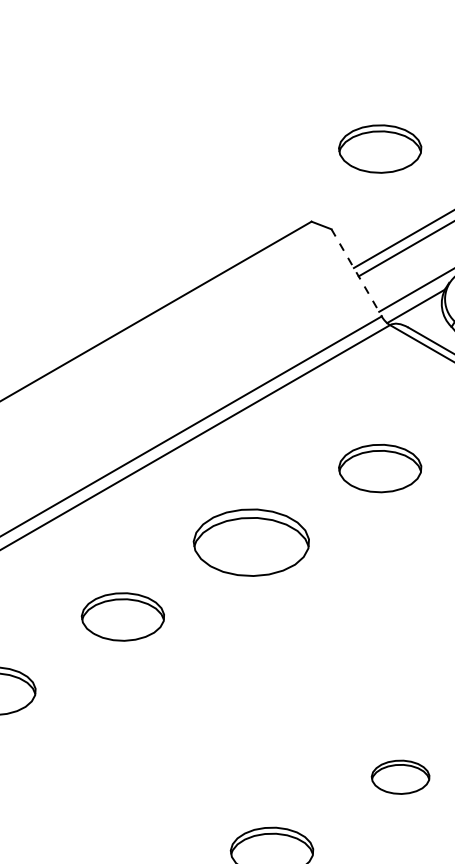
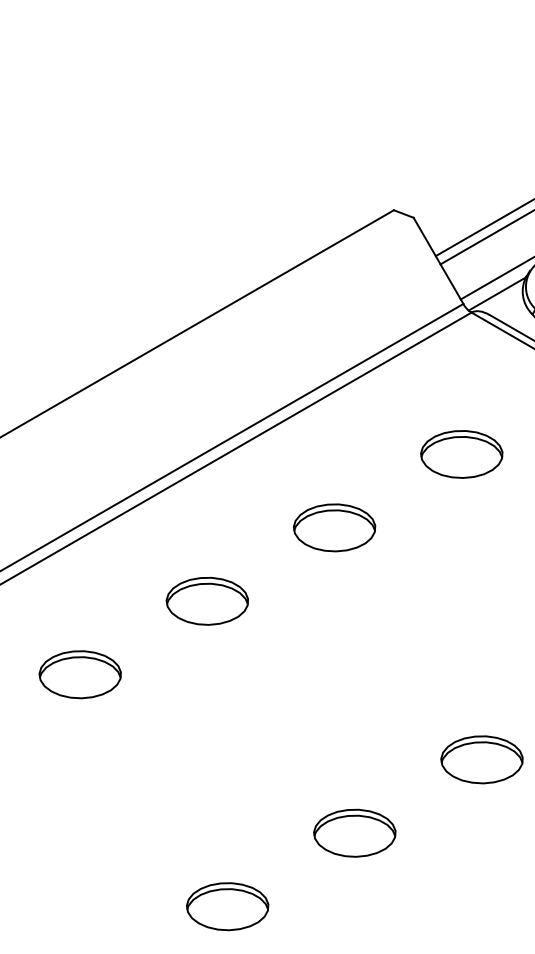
part: (379, 149) -> (461, 138), removed
line: (356, 272) -> (438, 260), dashed -> solid
part: (251, 542) -> (334, 527), size x0.71
part: (400, 776) -> (481, 759), size x1.43

